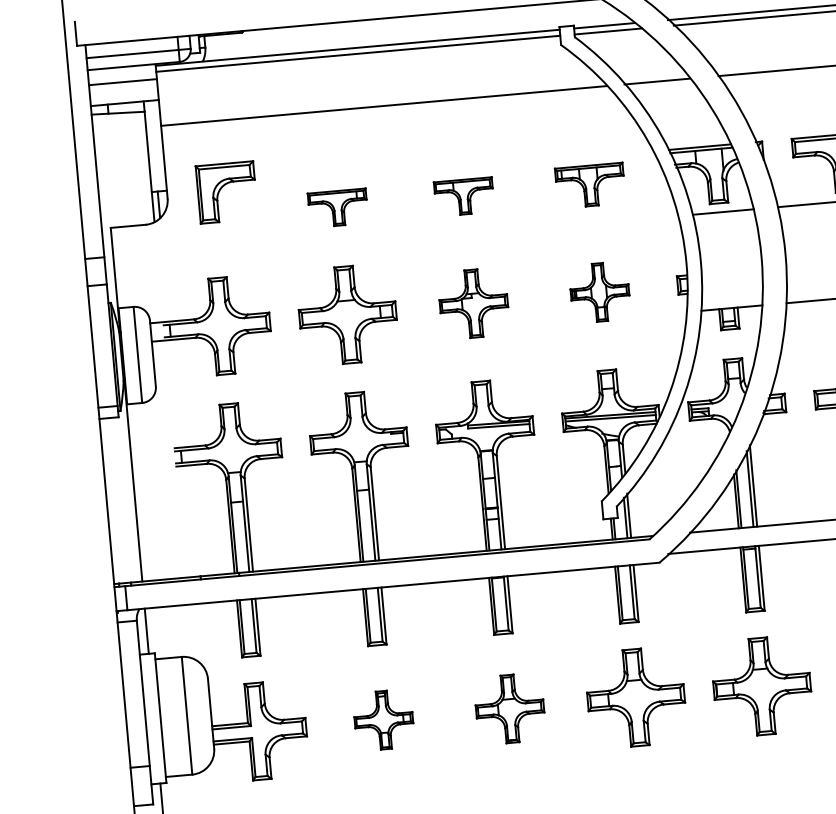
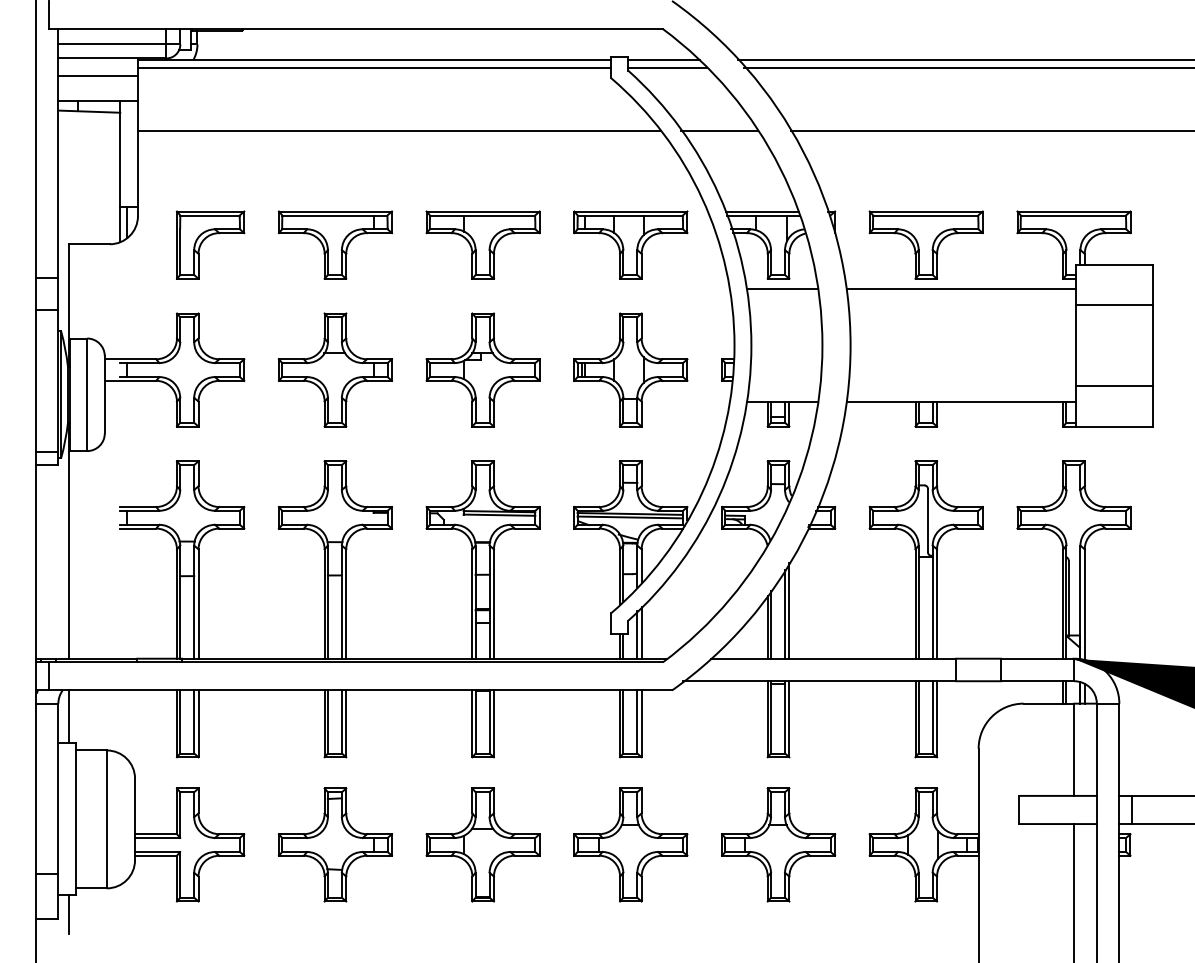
part: (590, 185) -> (630, 244), size x1.43
part: (222, 188) -> (205, 239), moved
part: (463, 196) -> (482, 244), size x1.67
part: (337, 207) -> (334, 244), size x1.67
part: (599, 291) -> (630, 369), size x1.67
part: (473, 303) -> (482, 369), size x1.43
part: (509, 708) -> (482, 844), size x1.43
part: (383, 719) -> (334, 844), size x1.67

